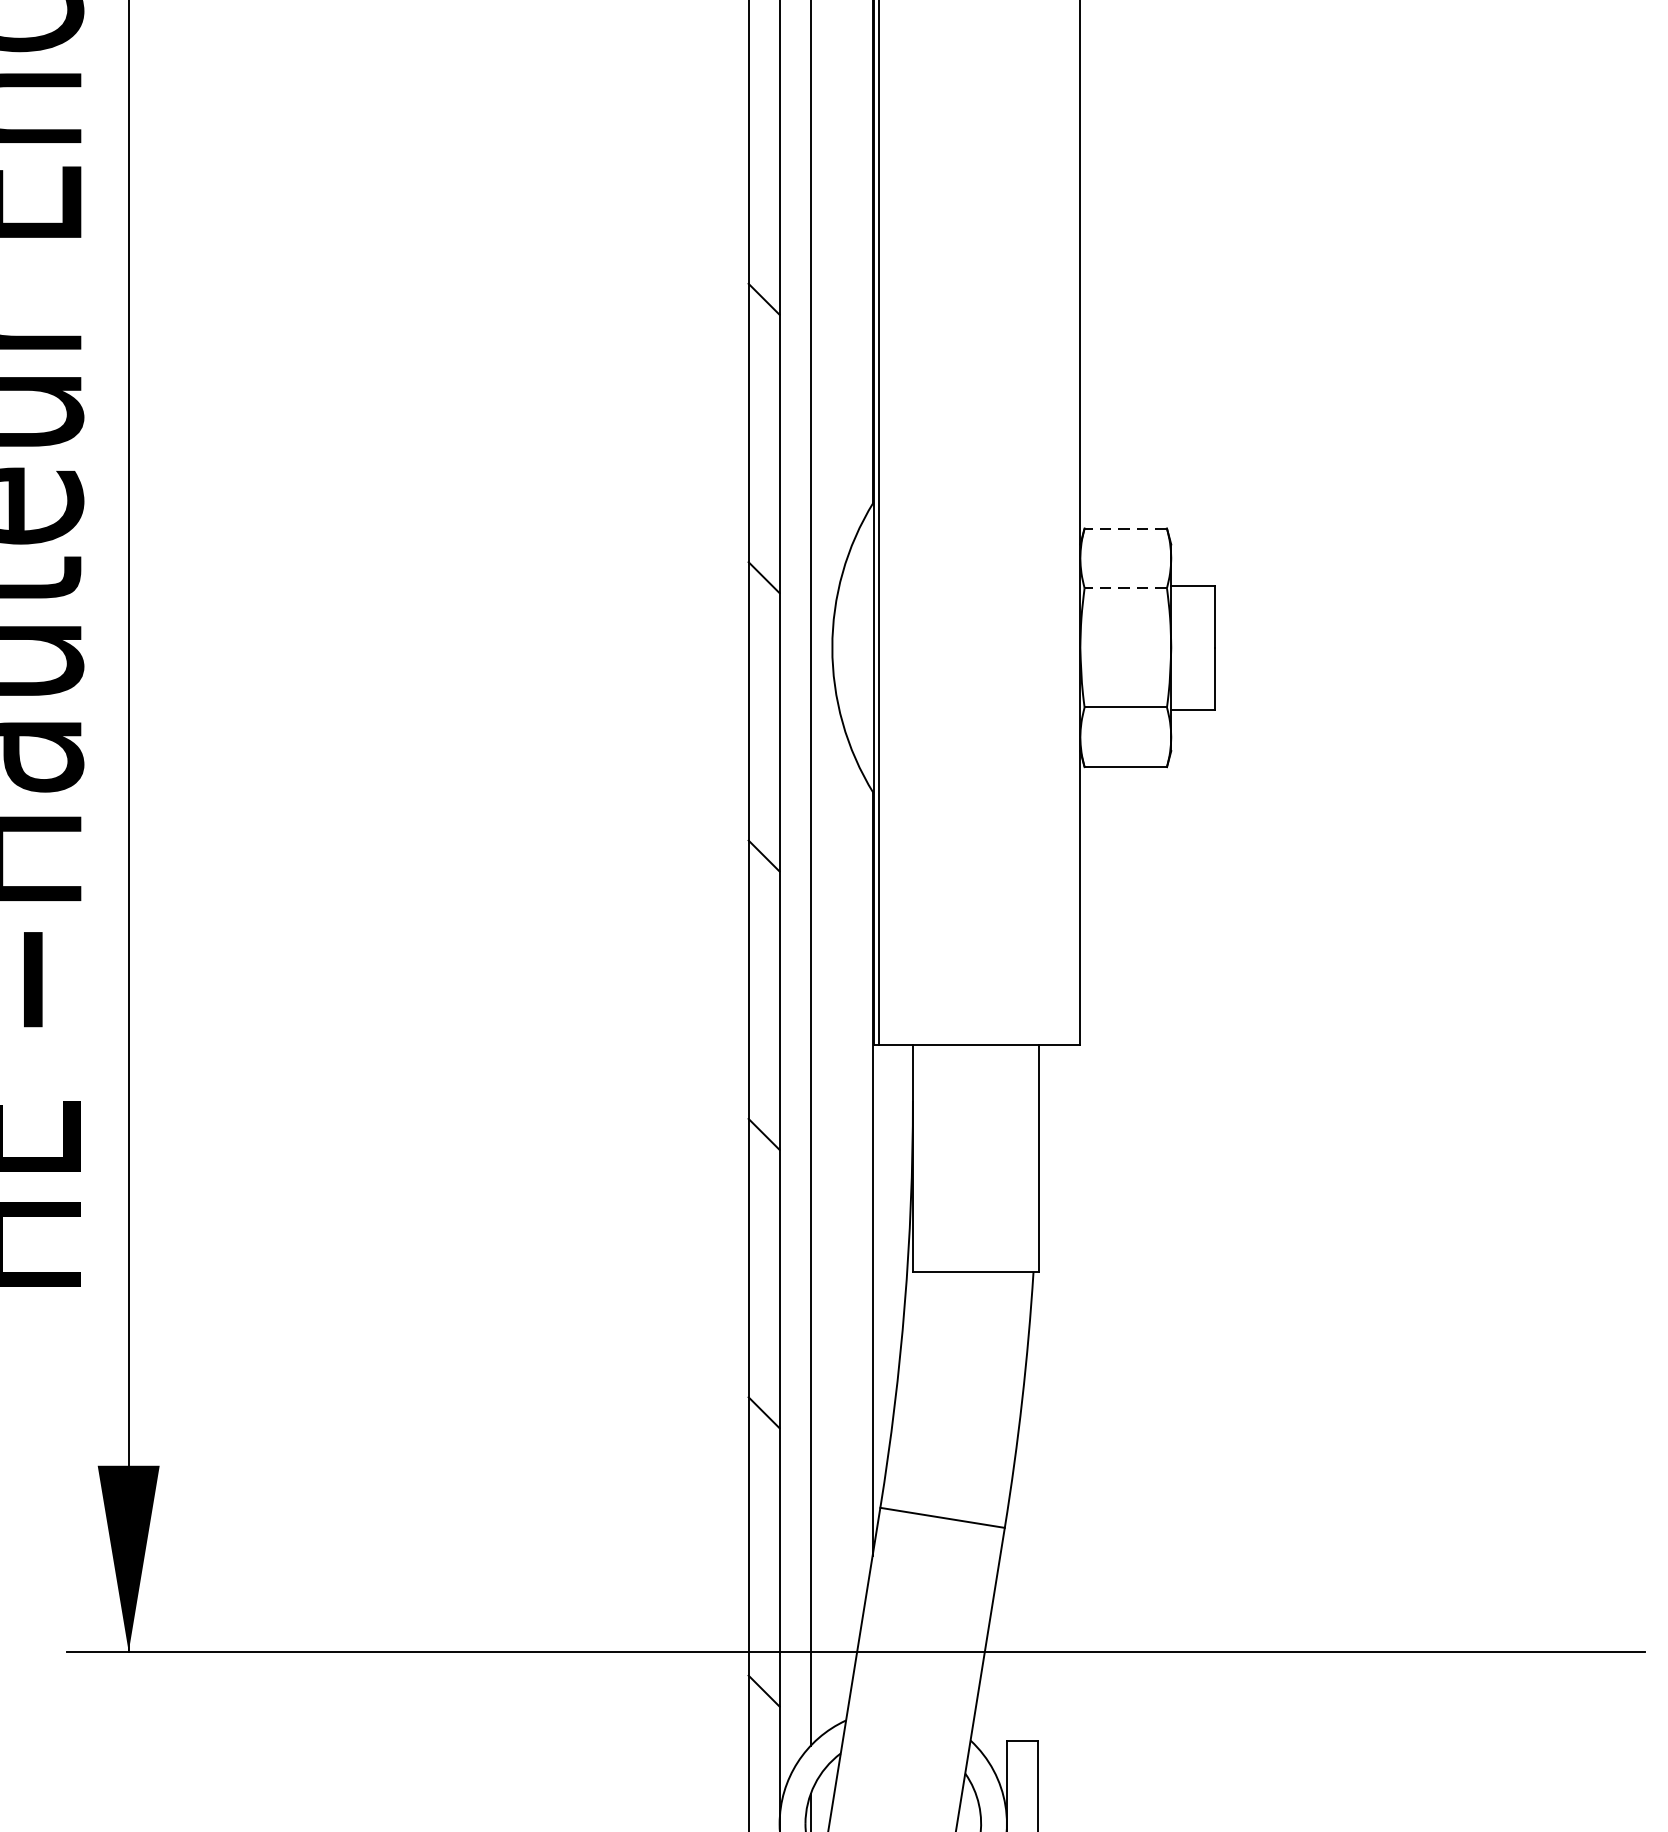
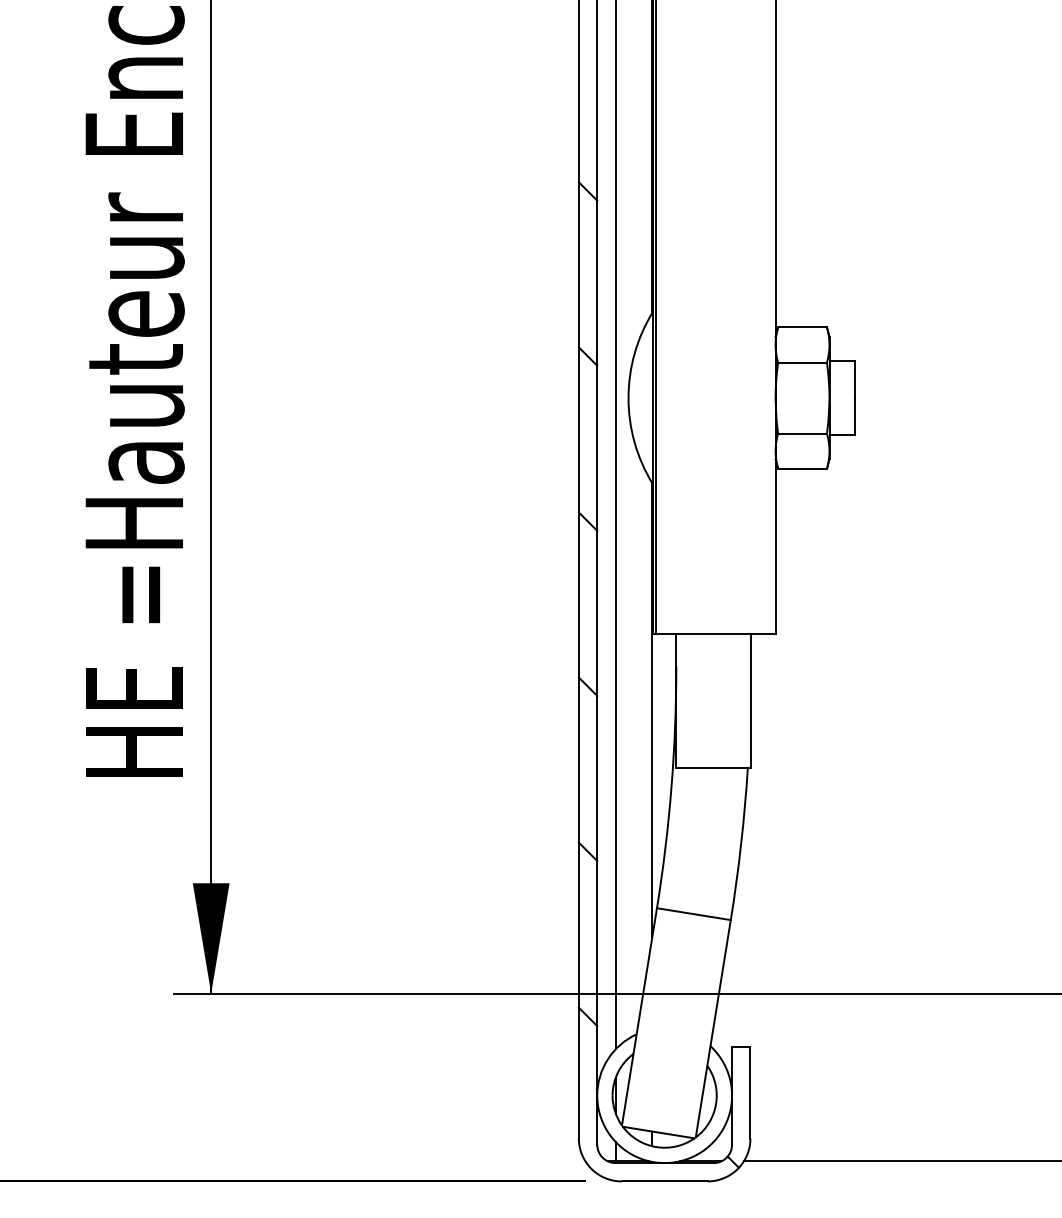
line: (1125, 528) -> (802, 327), dashed -> solid
line: (1125, 587) -> (802, 362), dashed -> solid

